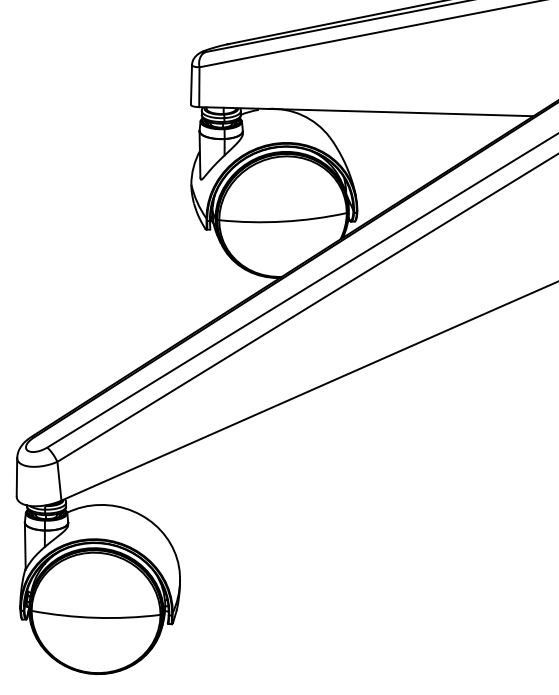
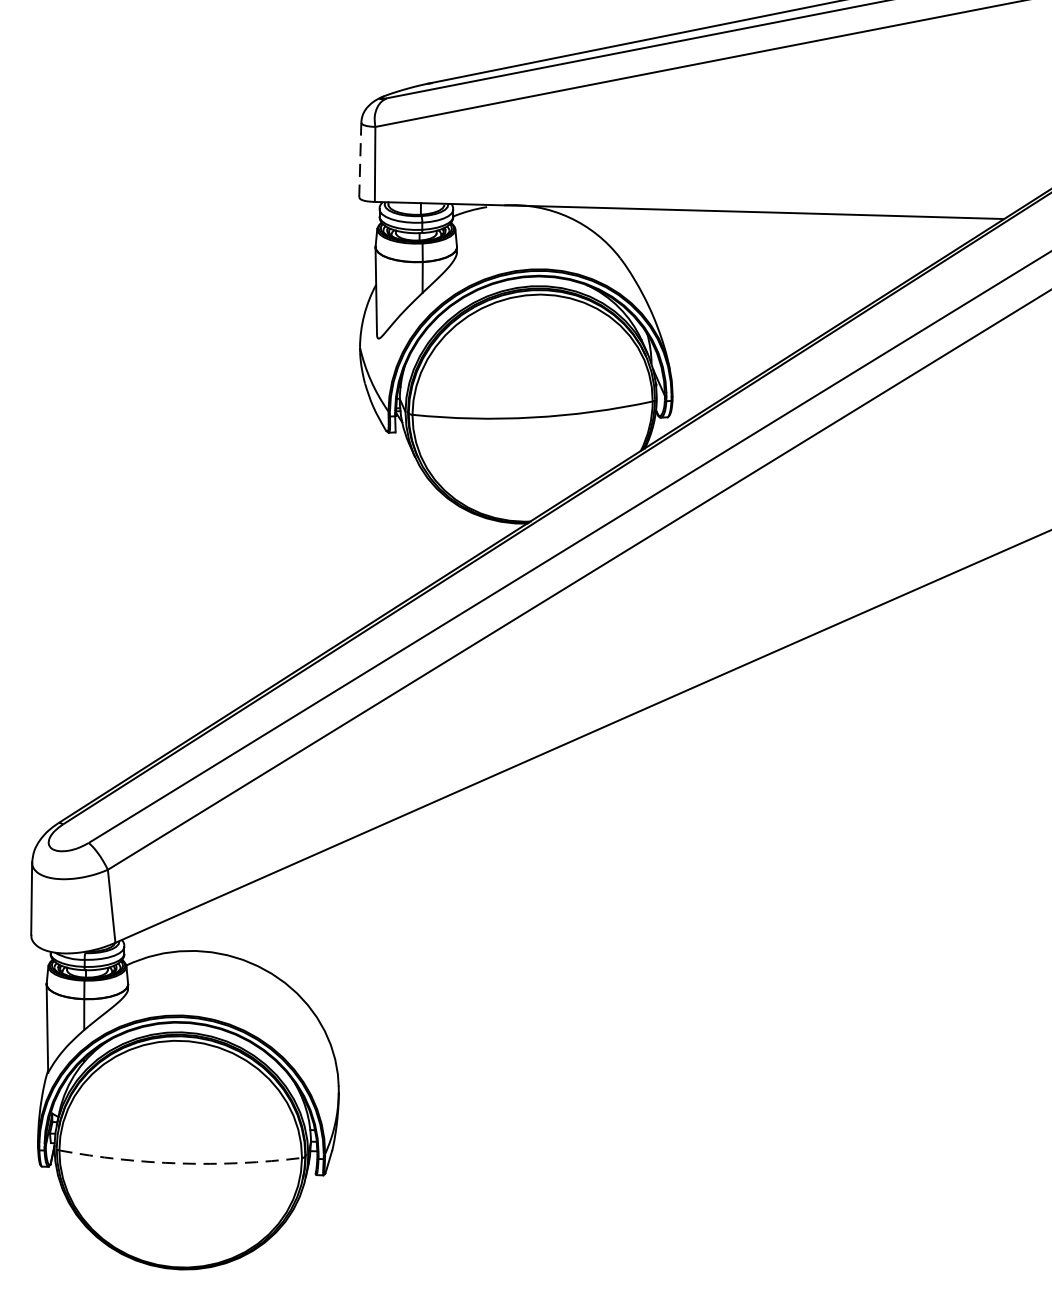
line: (191, 84) -> (360, 159), solid -> dashed
arc: (95, 617) -> (179, 1162), solid -> dashed

